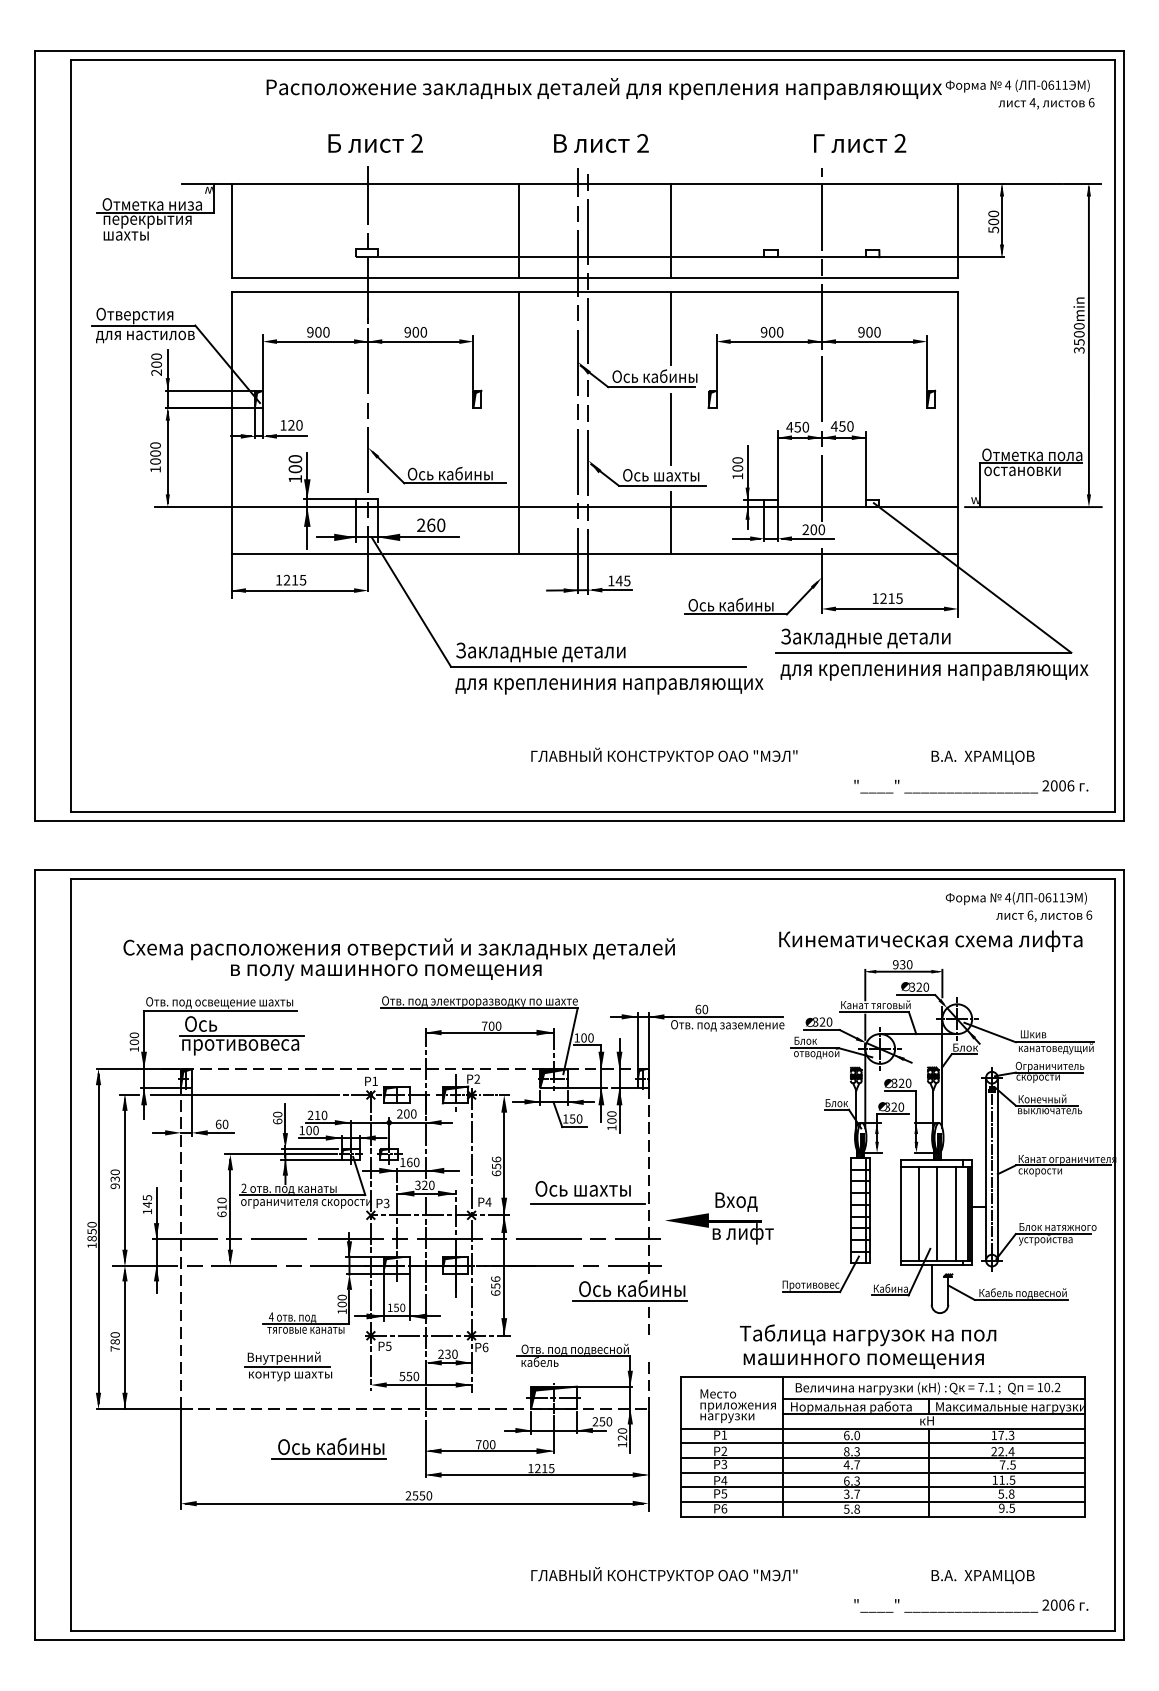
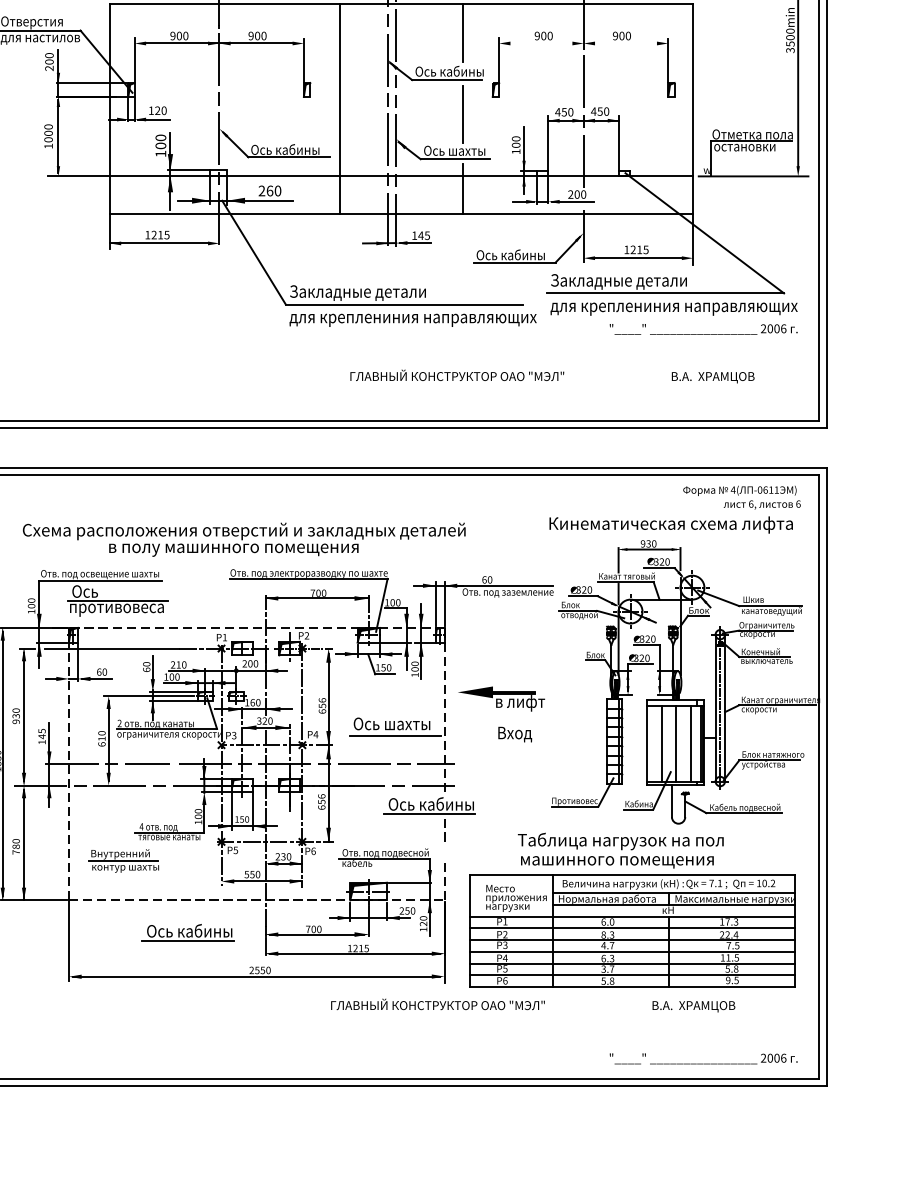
line: (821, 341) -> (583, 43), removed
text: (971, 786) -> (703, 329), moved
part: (719, 1228) -> (501, 698), moved
part: (288, 1366) -> (124, 860), moved
text: (782, 1575) -> (532, 1005), moved

